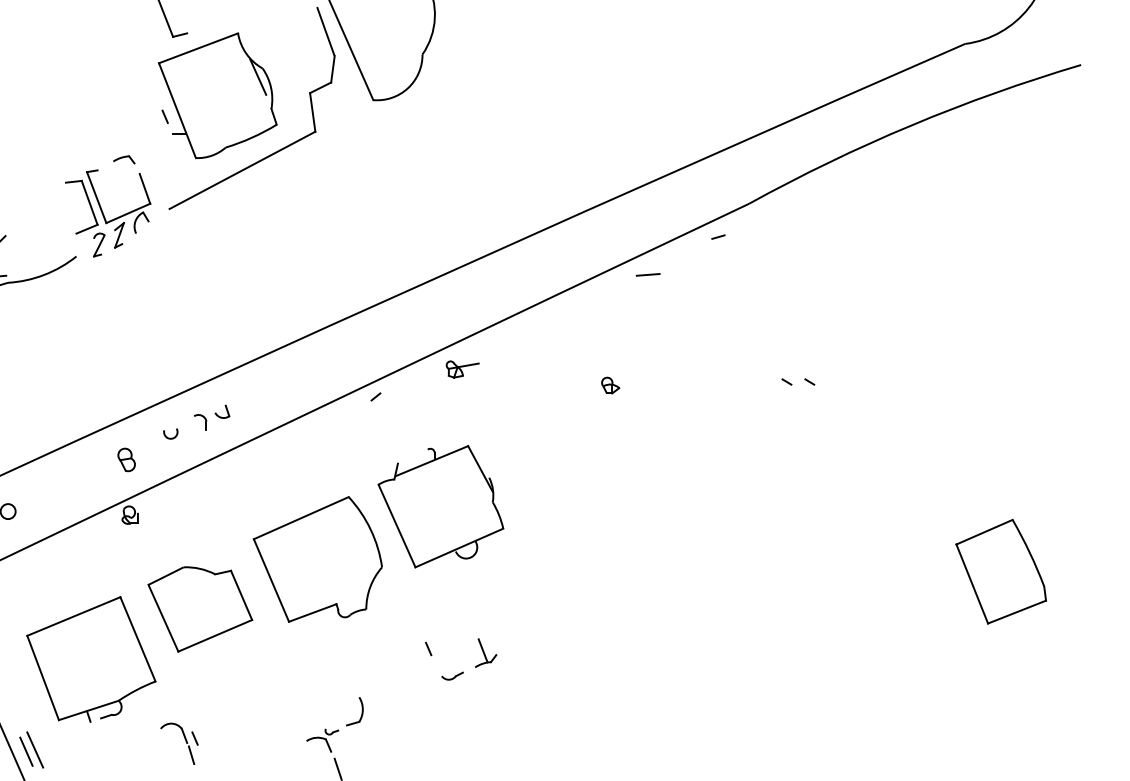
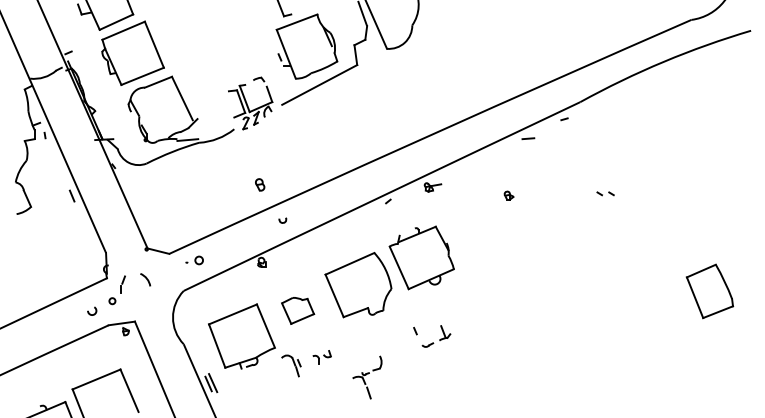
part: (210, 418) -> (321, 357), moved
part: (127, 459) -> (260, 184), moved
part: (199, 608) -> (297, 310), size x0.6
part: (179, 743) -> (291, 365), moved

